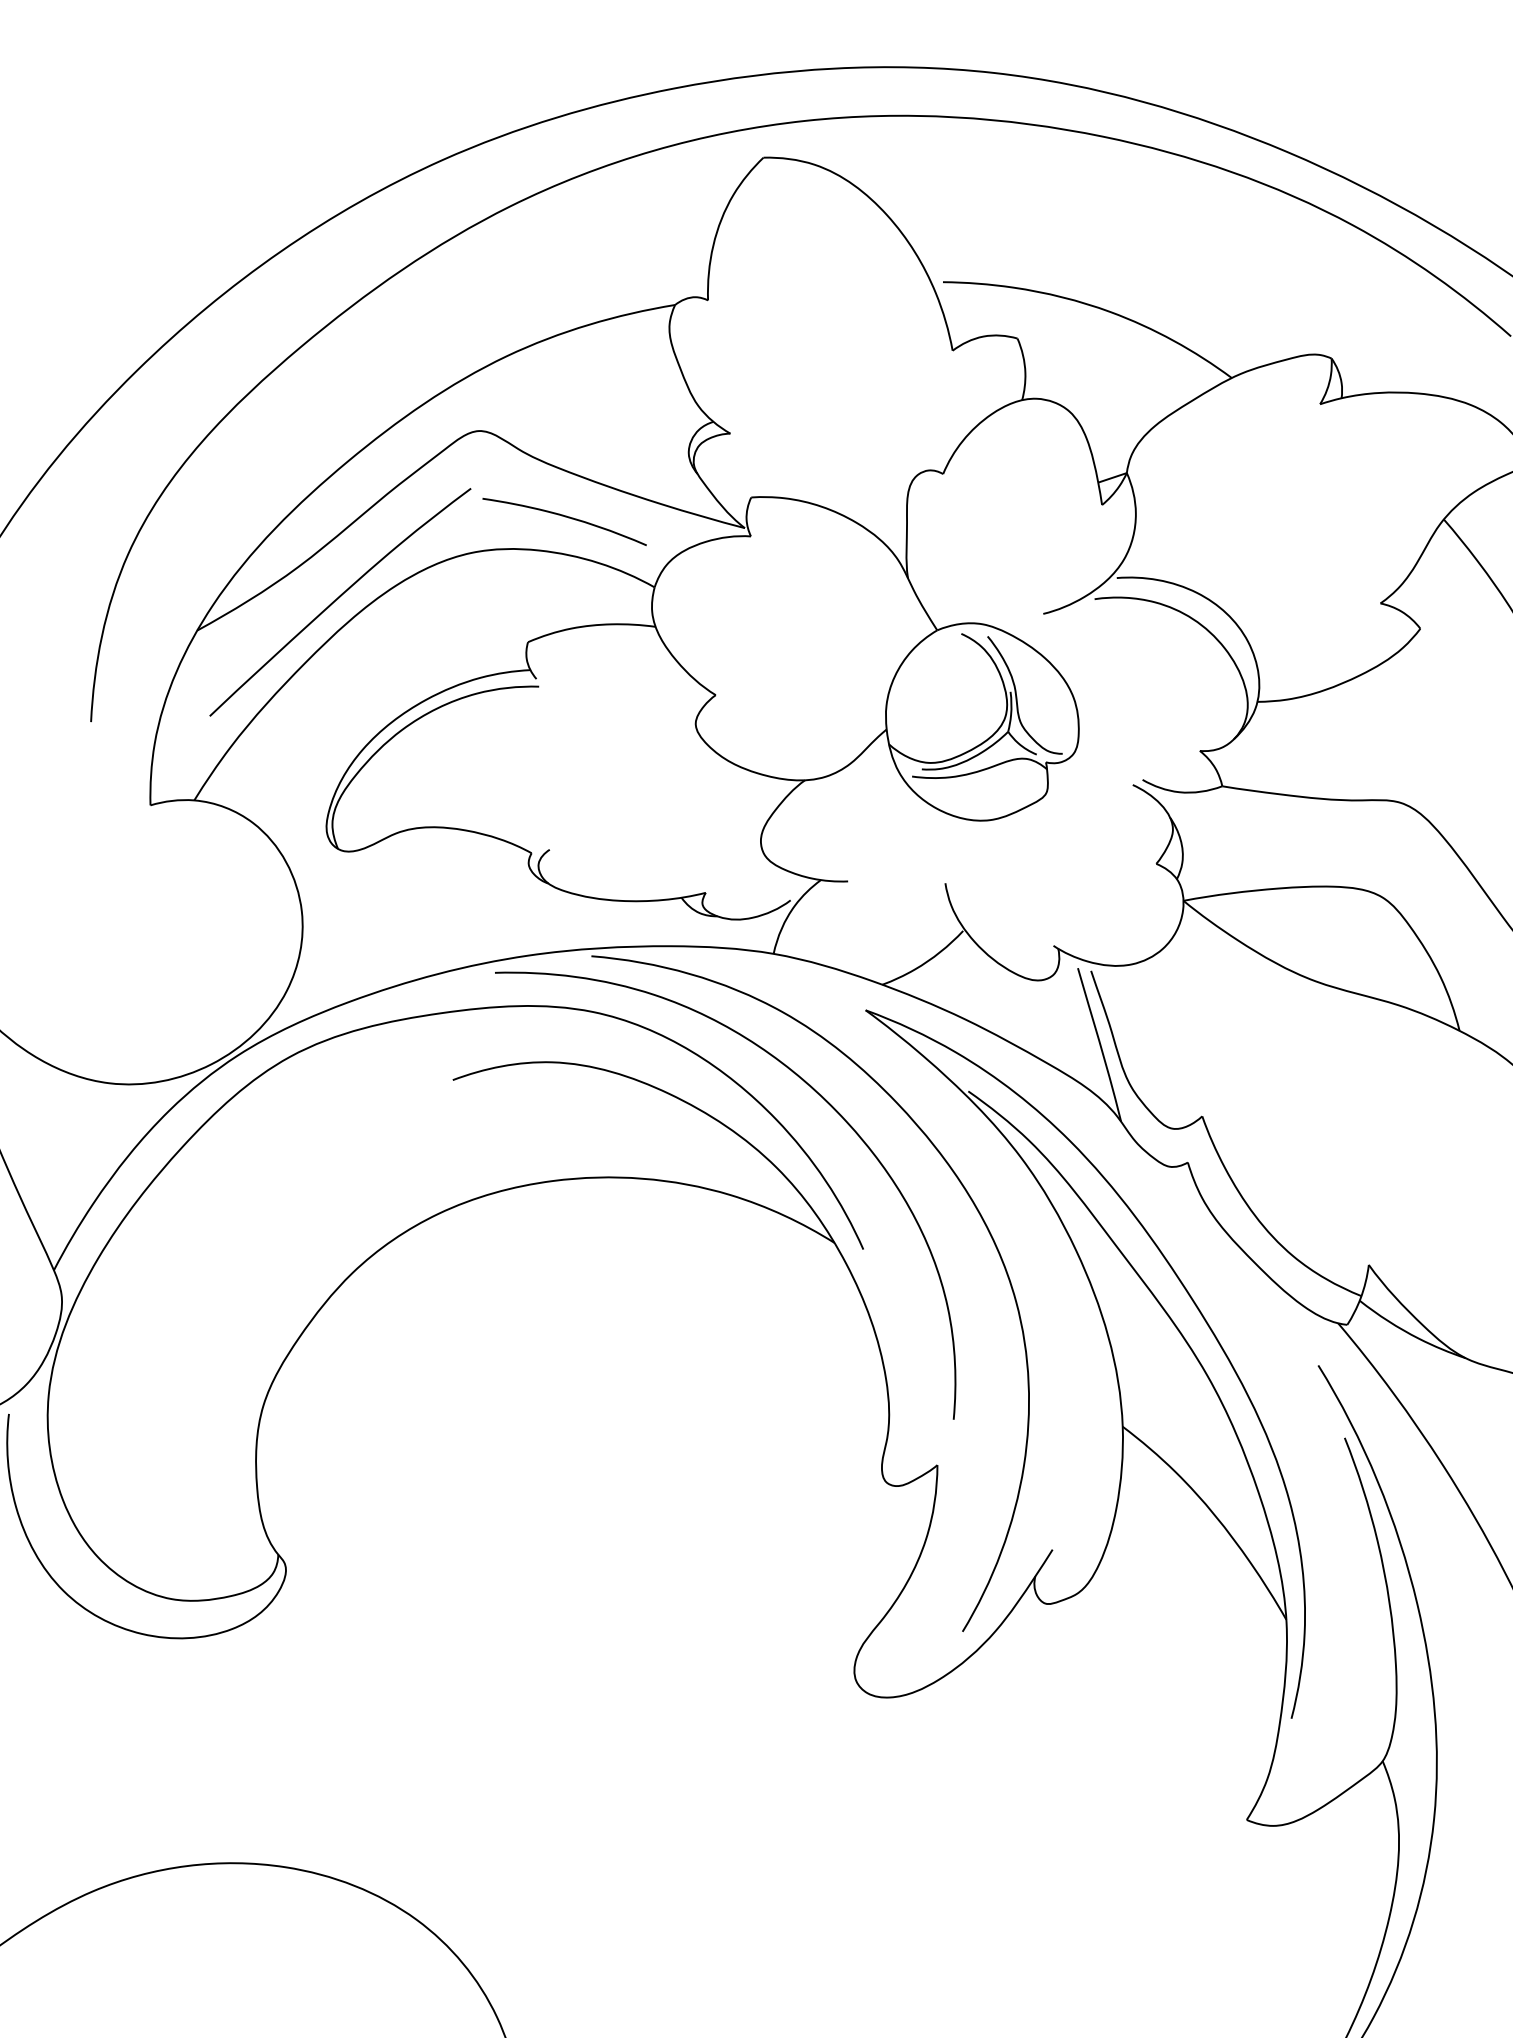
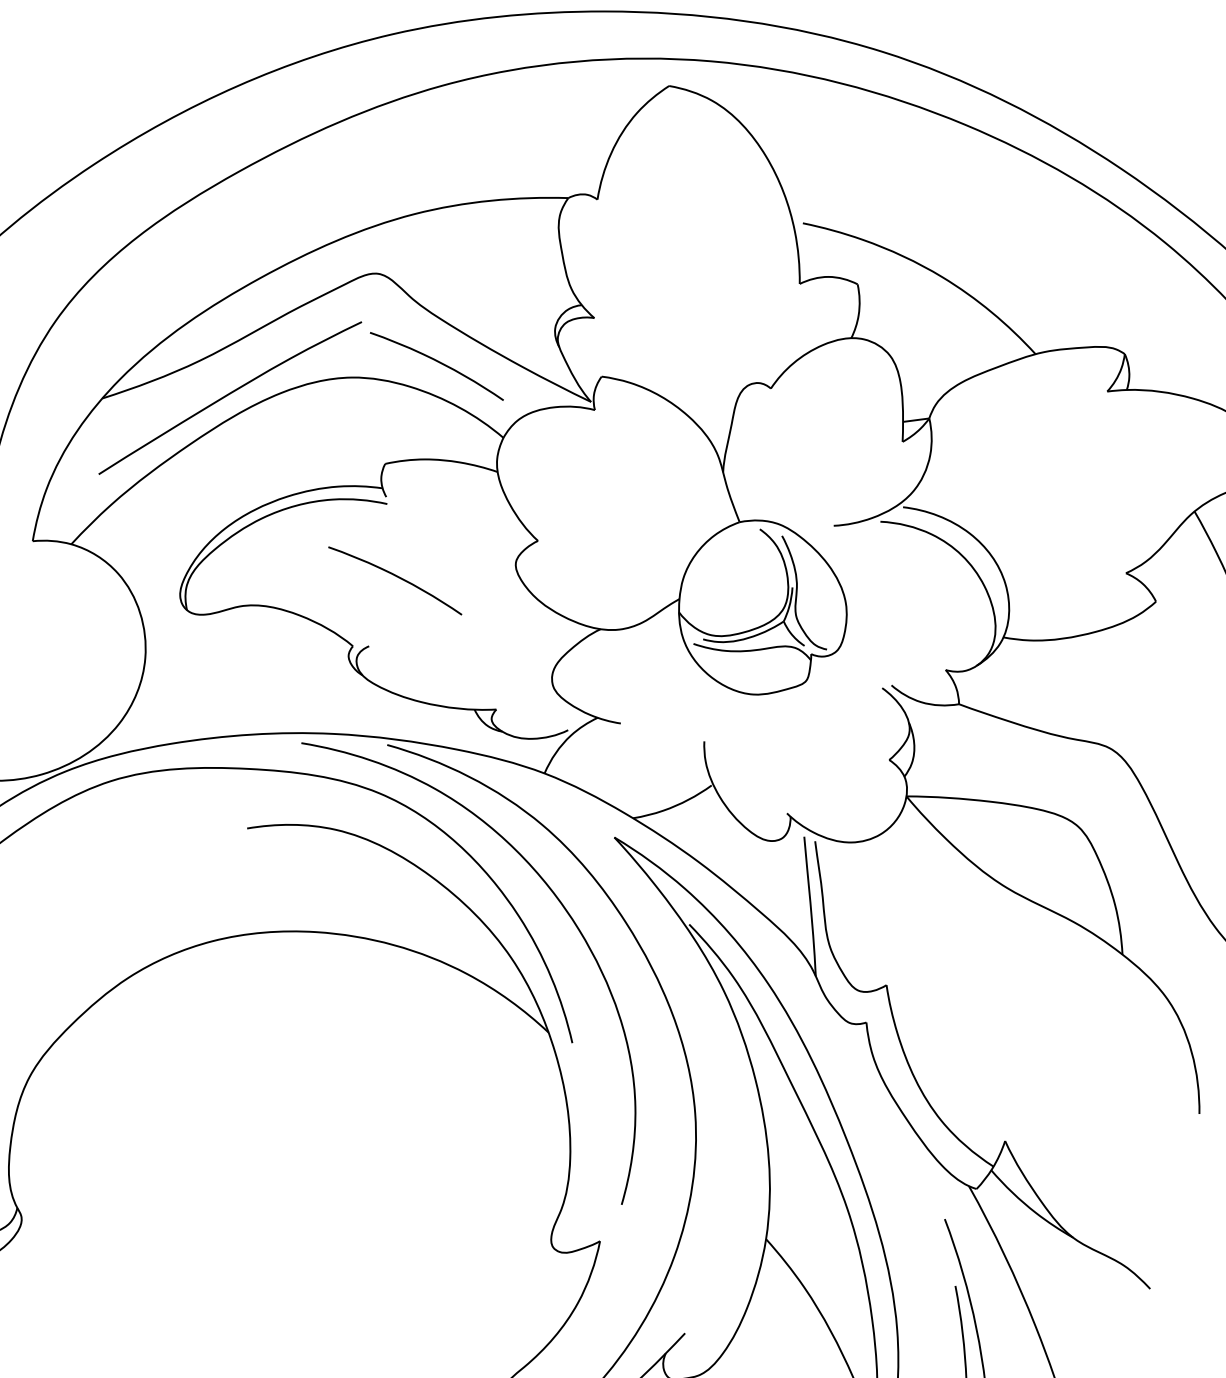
curve: (565, 766) -> (396, 577), added

